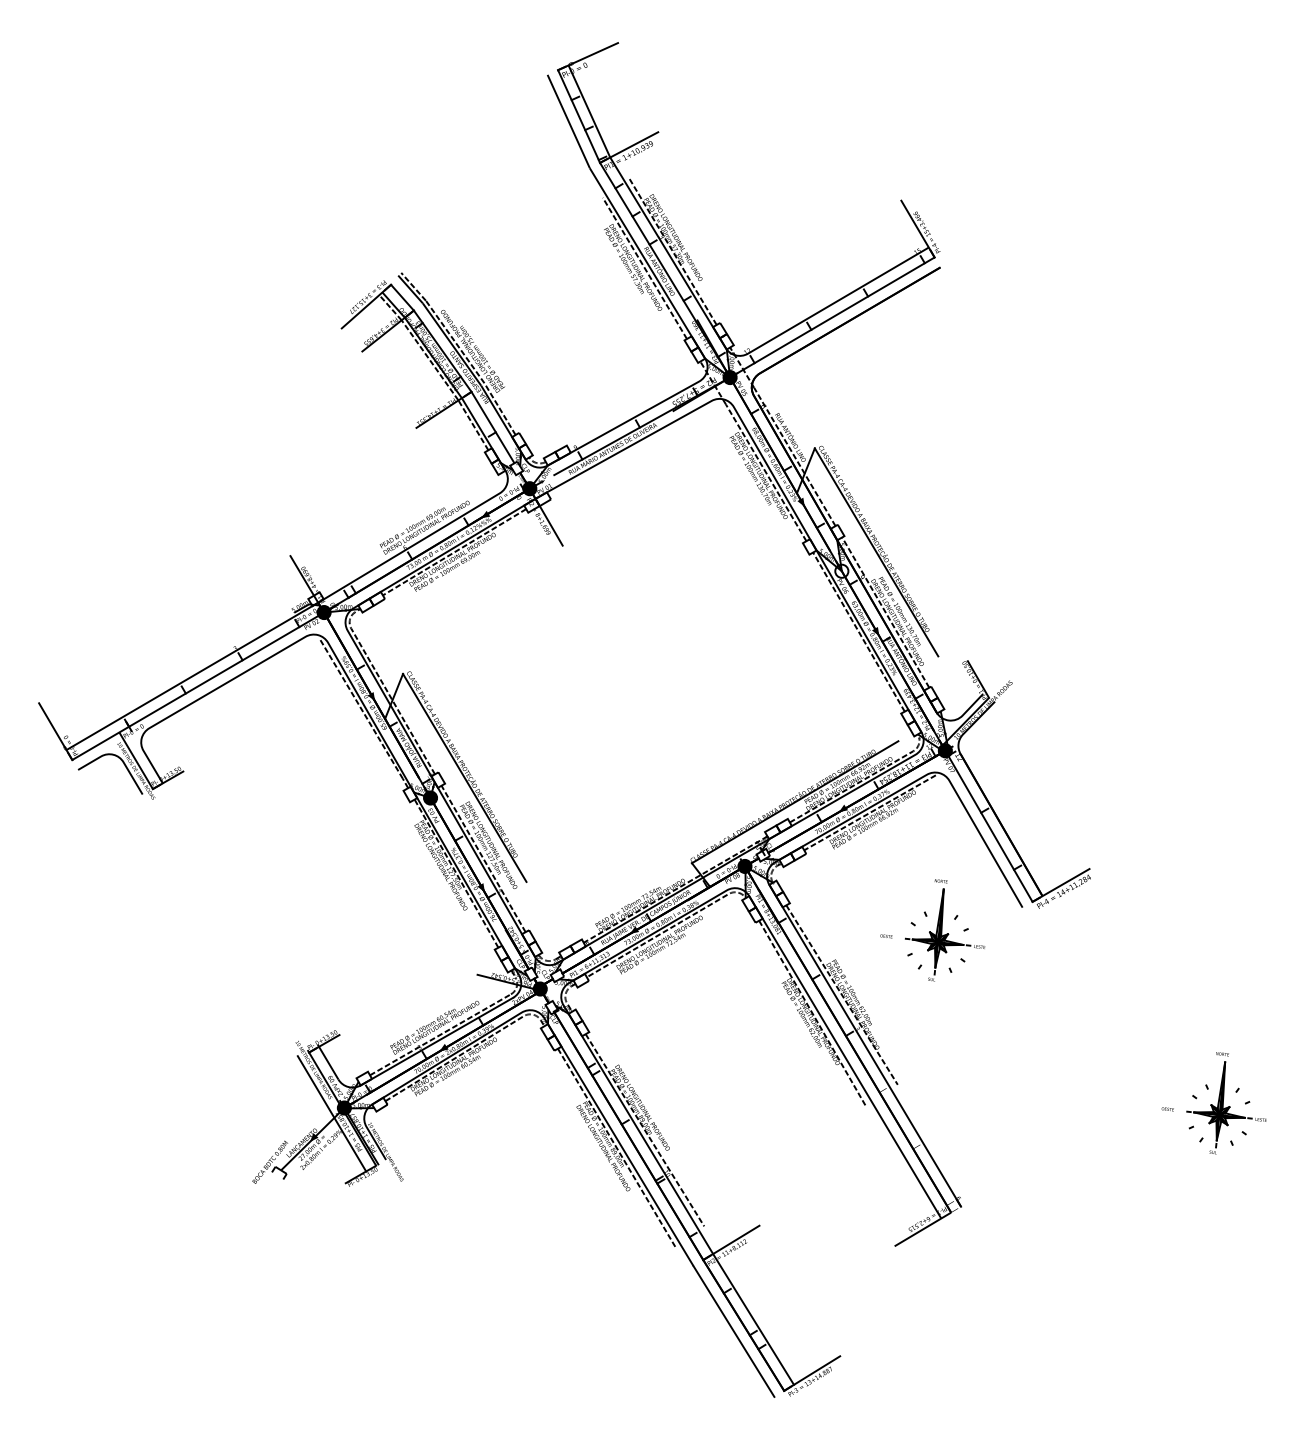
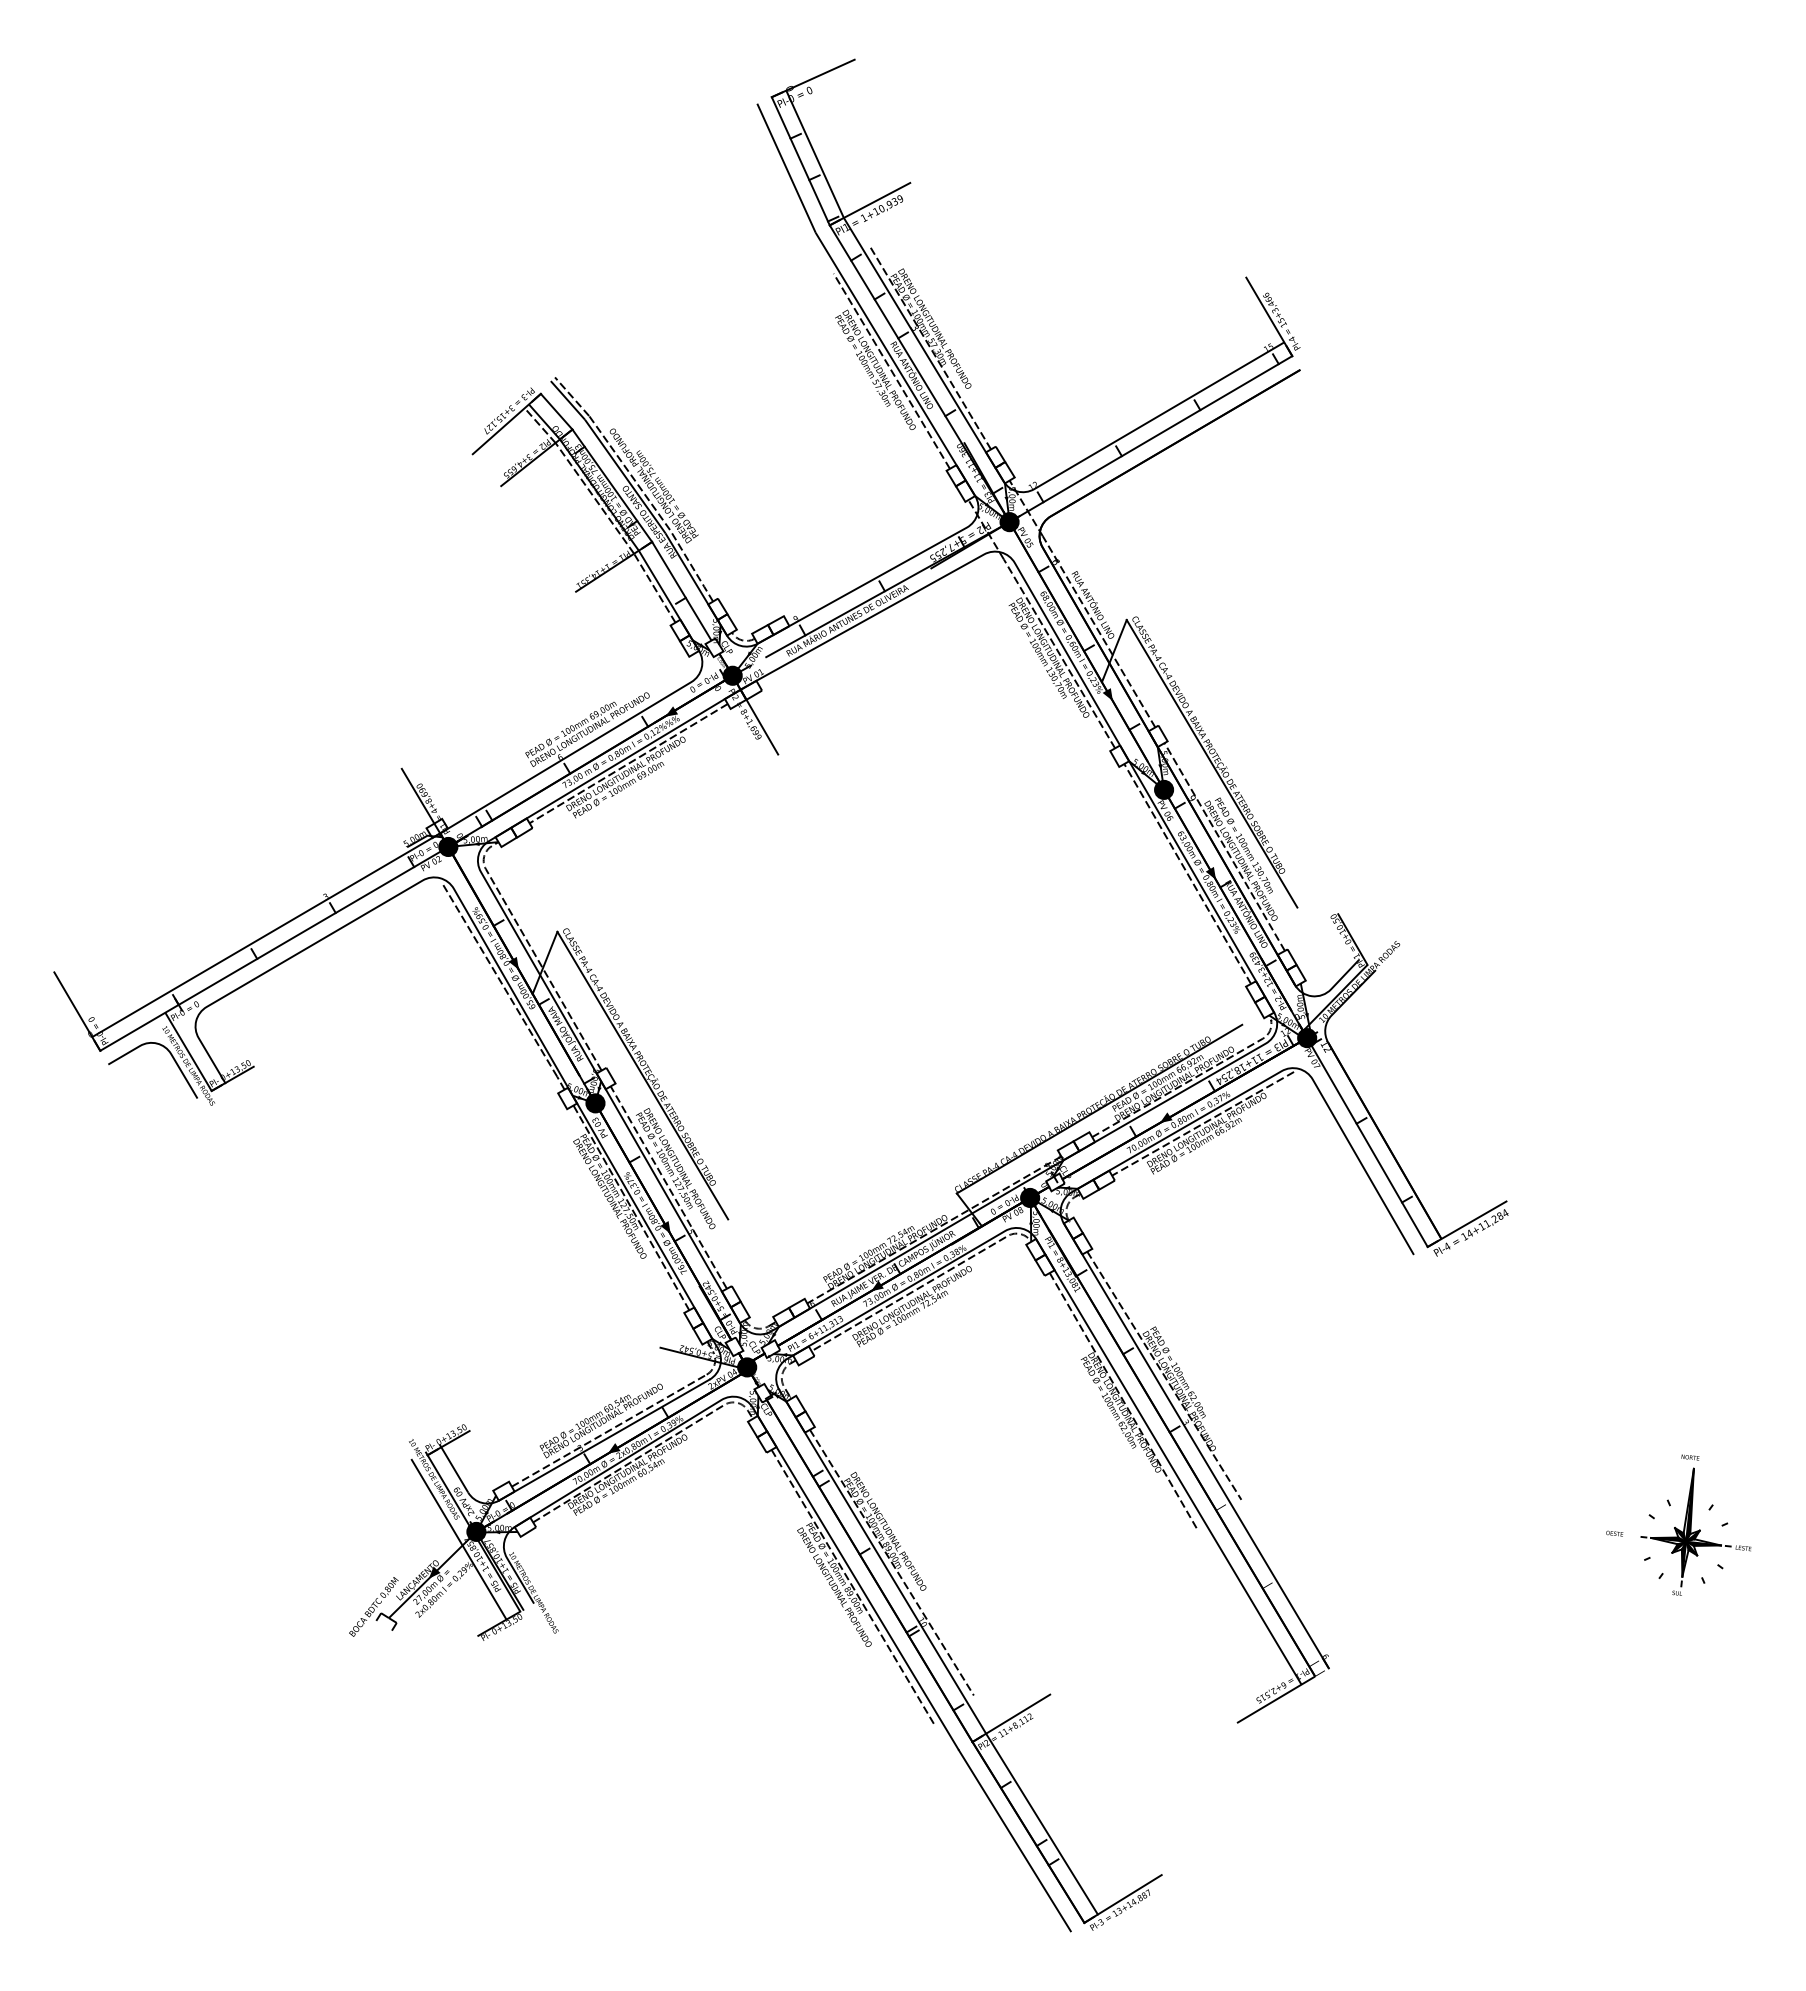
fill: (841, 570) -> (1163, 789), added
part: (932, 929) -> (1289, 1285), removed

